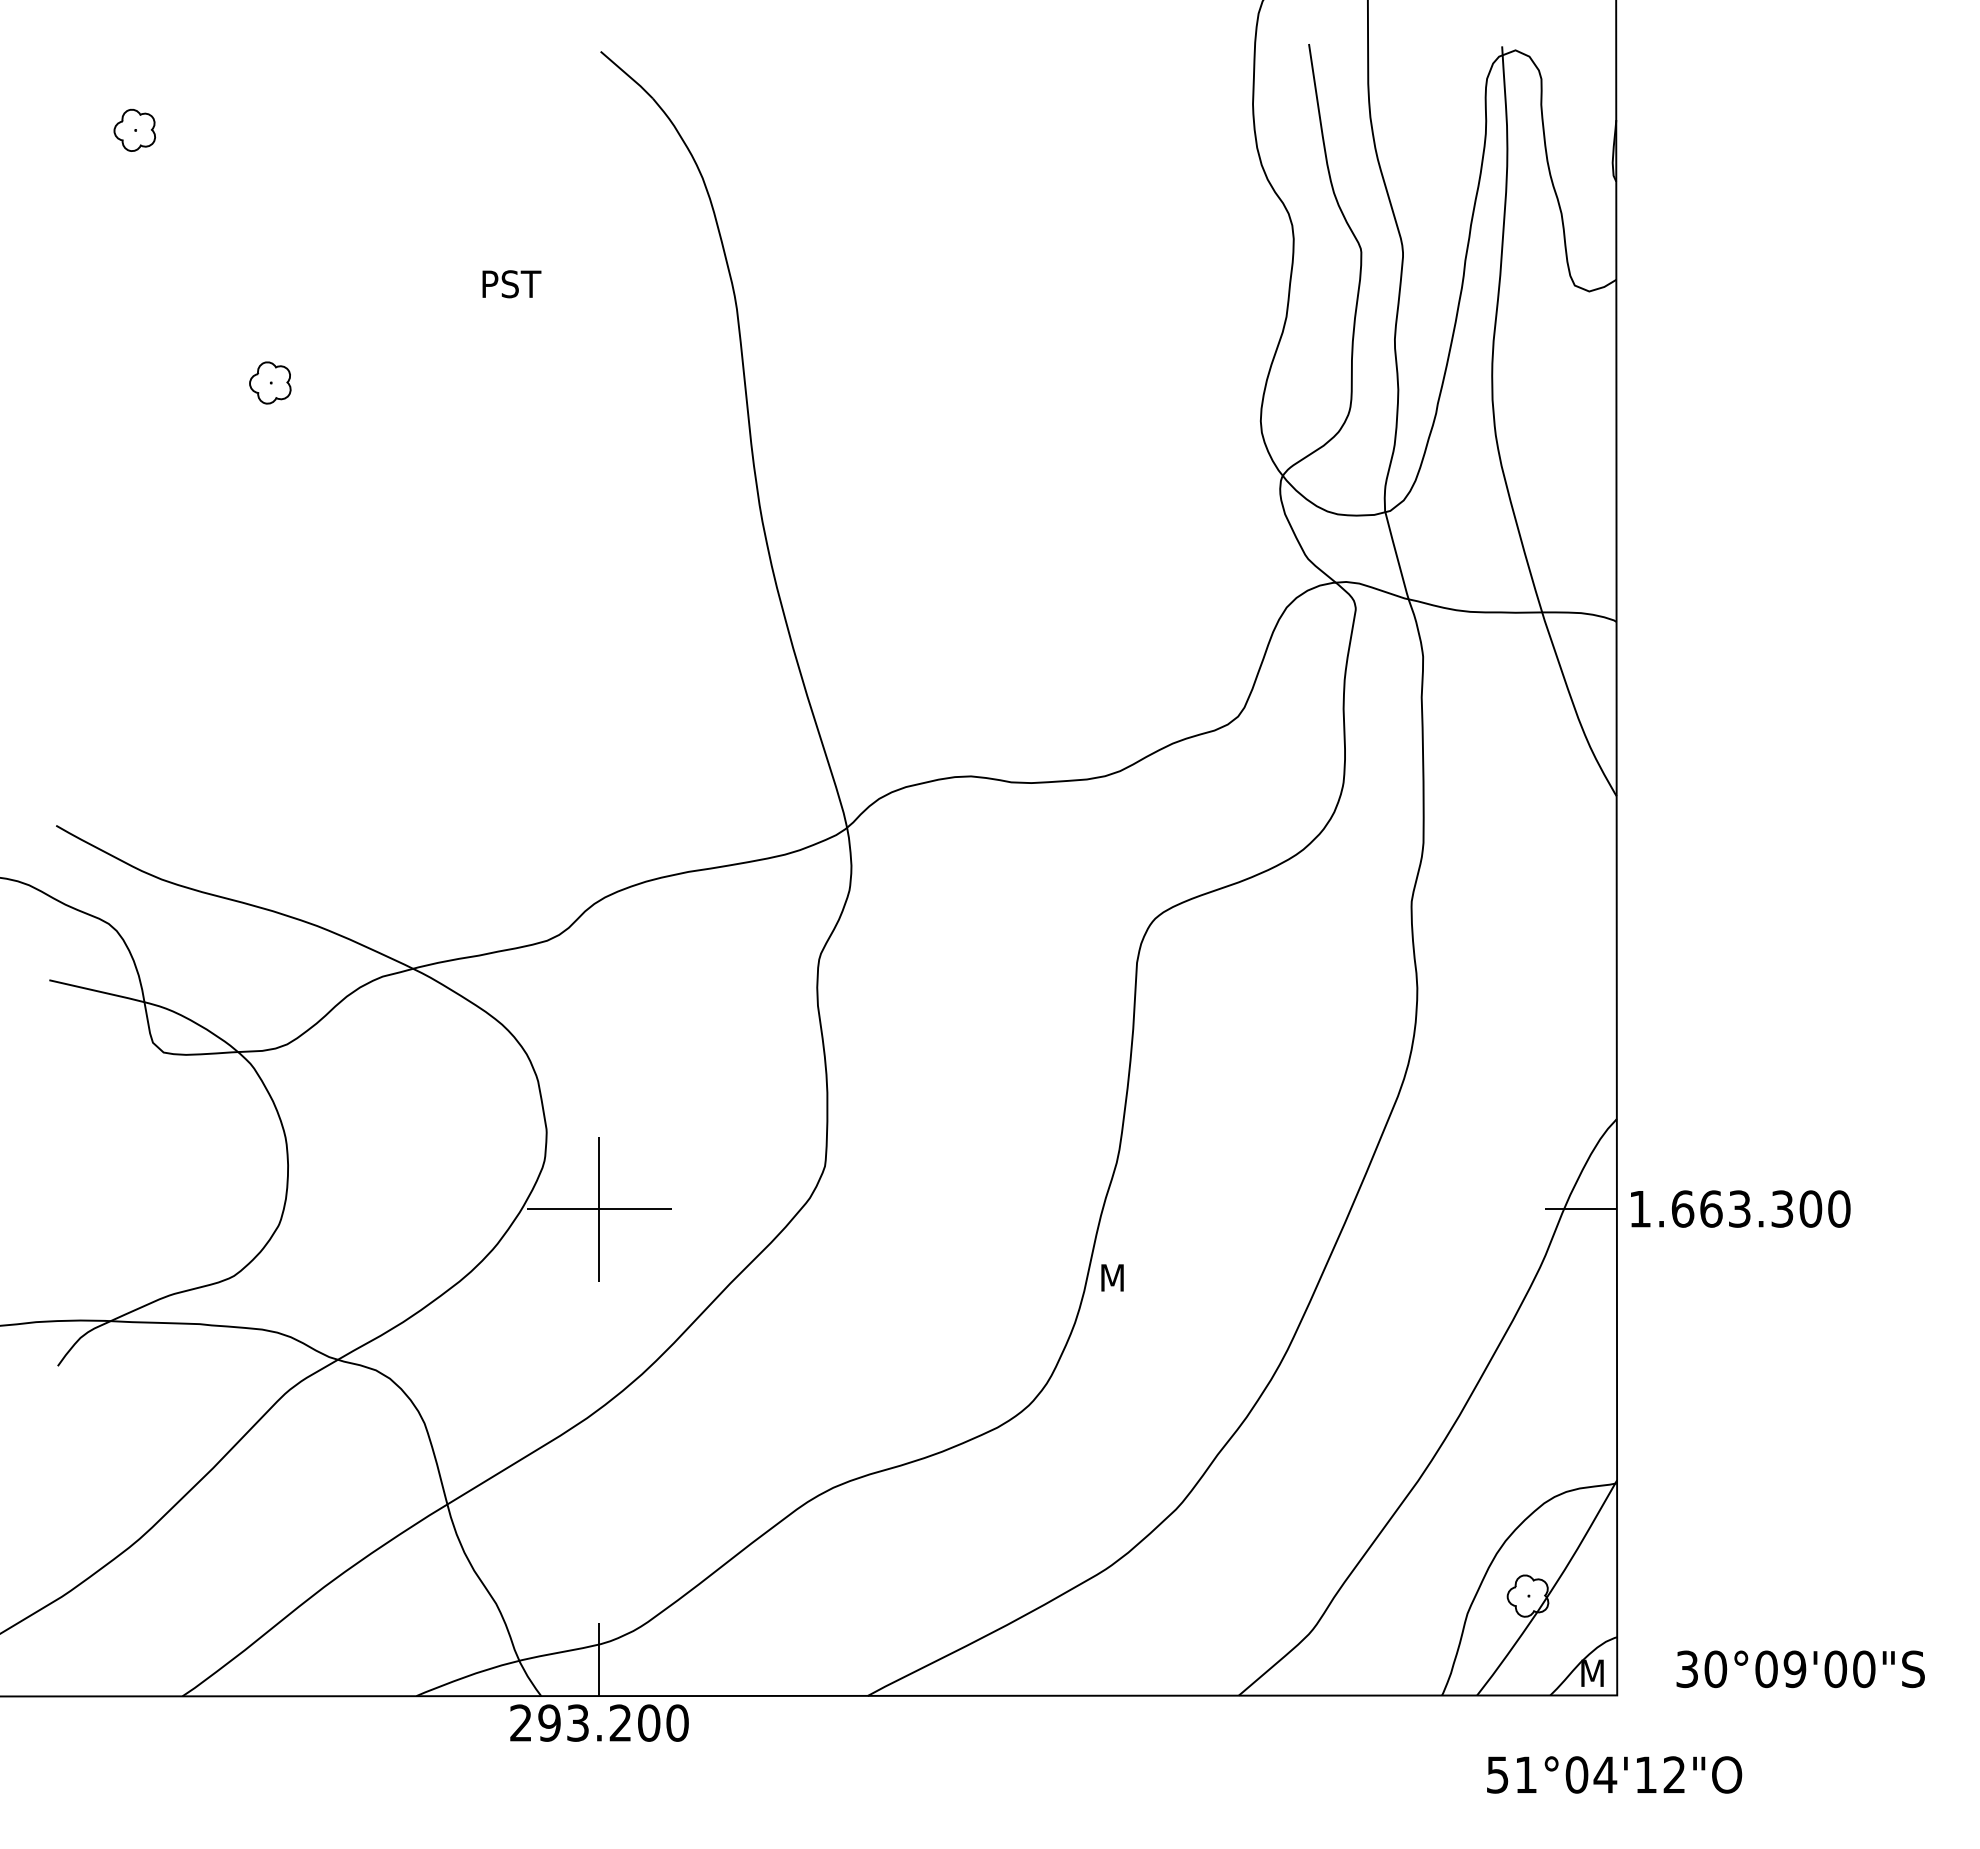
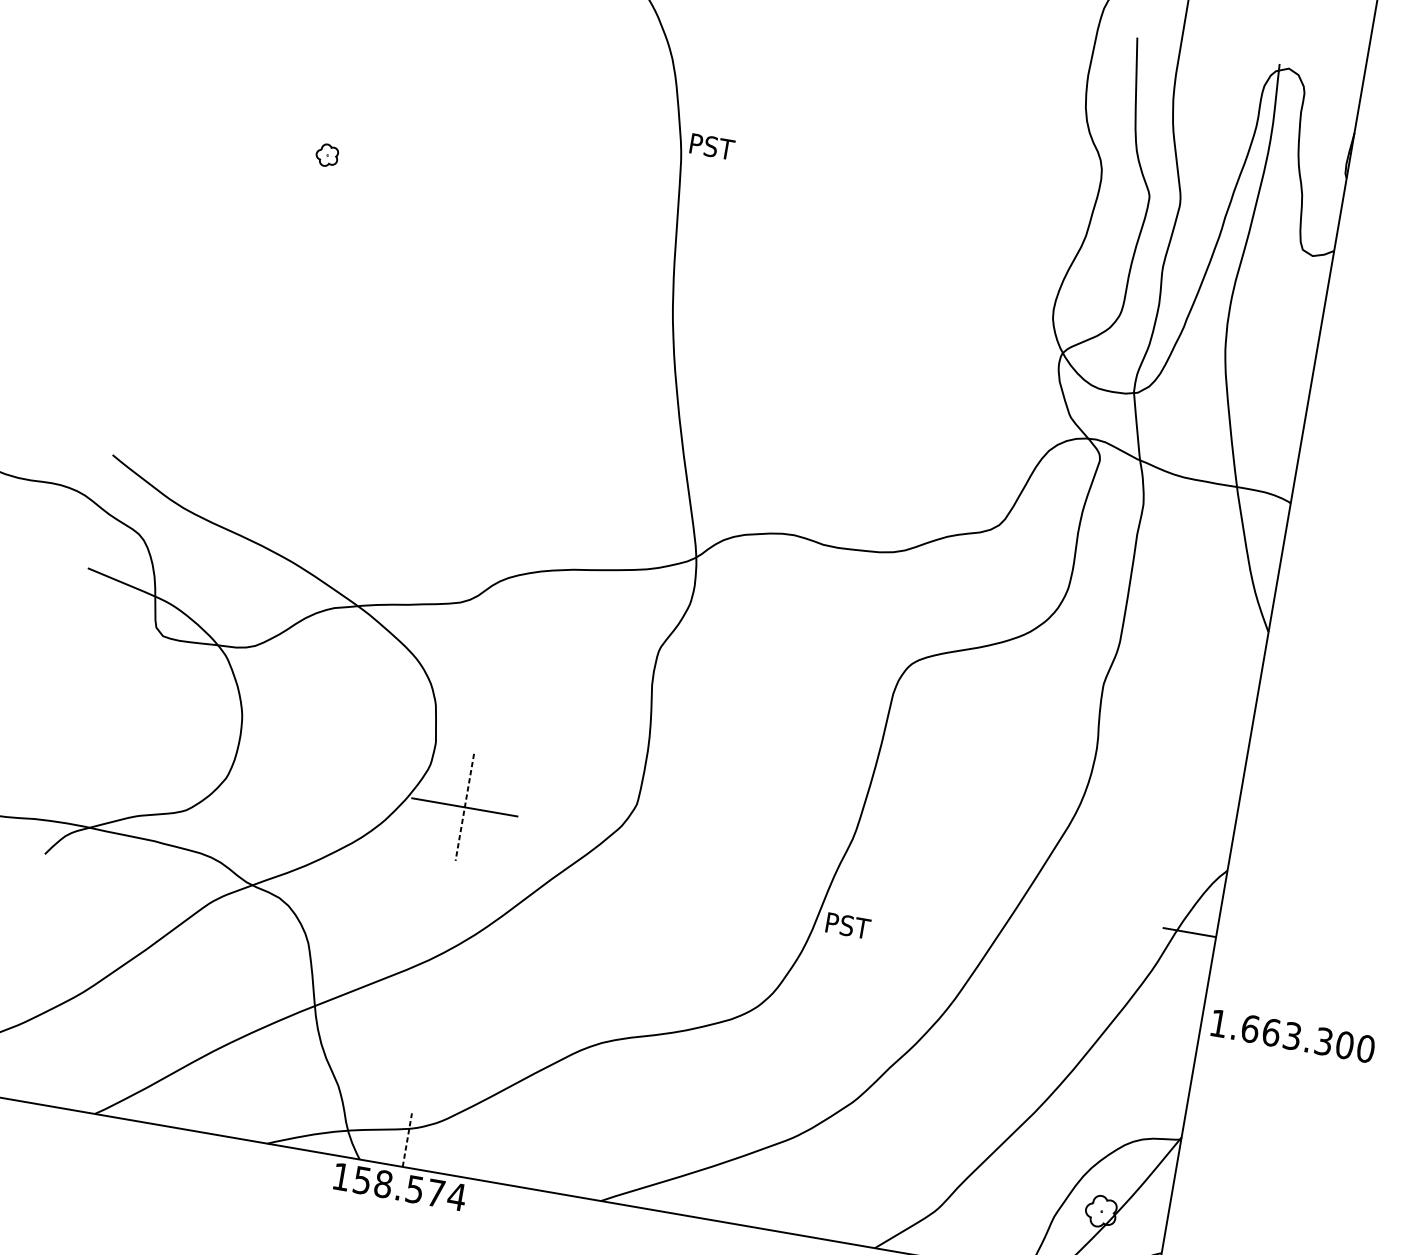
text: (511, 284) -> (712, 147), moved
part: (270, 382) -> (327, 155), size x0.7
text: (1740, 1208) -> (1293, 1035), moved
line: (599, 1209) -> (464, 807), solid -> dashed
text: (1132, 1277) -> (849, 925), M -> PST
line: (599, 1659) -> (407, 1139), solid -> dashed
text: (599, 1722) -> (399, 1186), 293.200 -> 158.574

